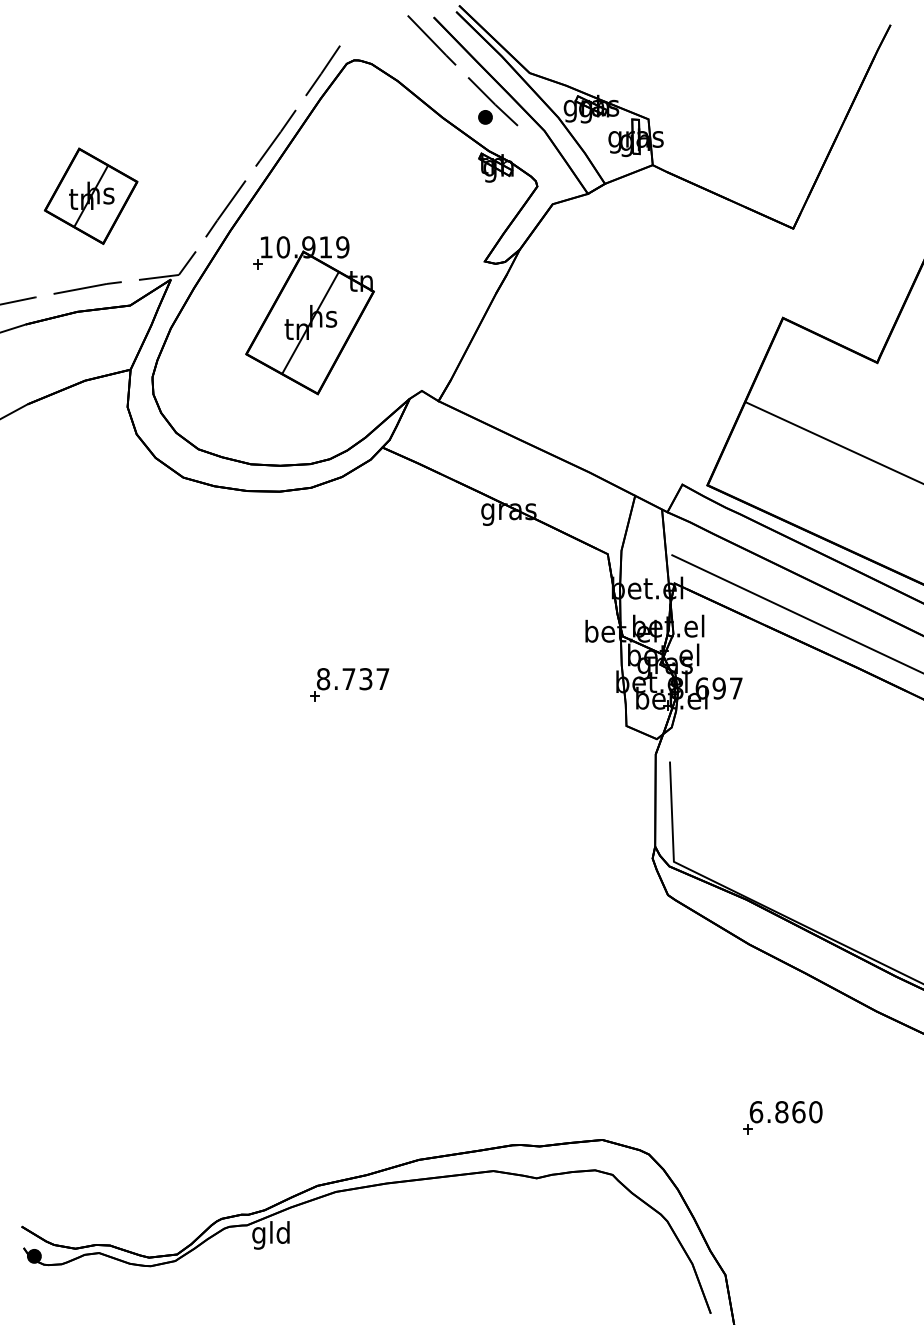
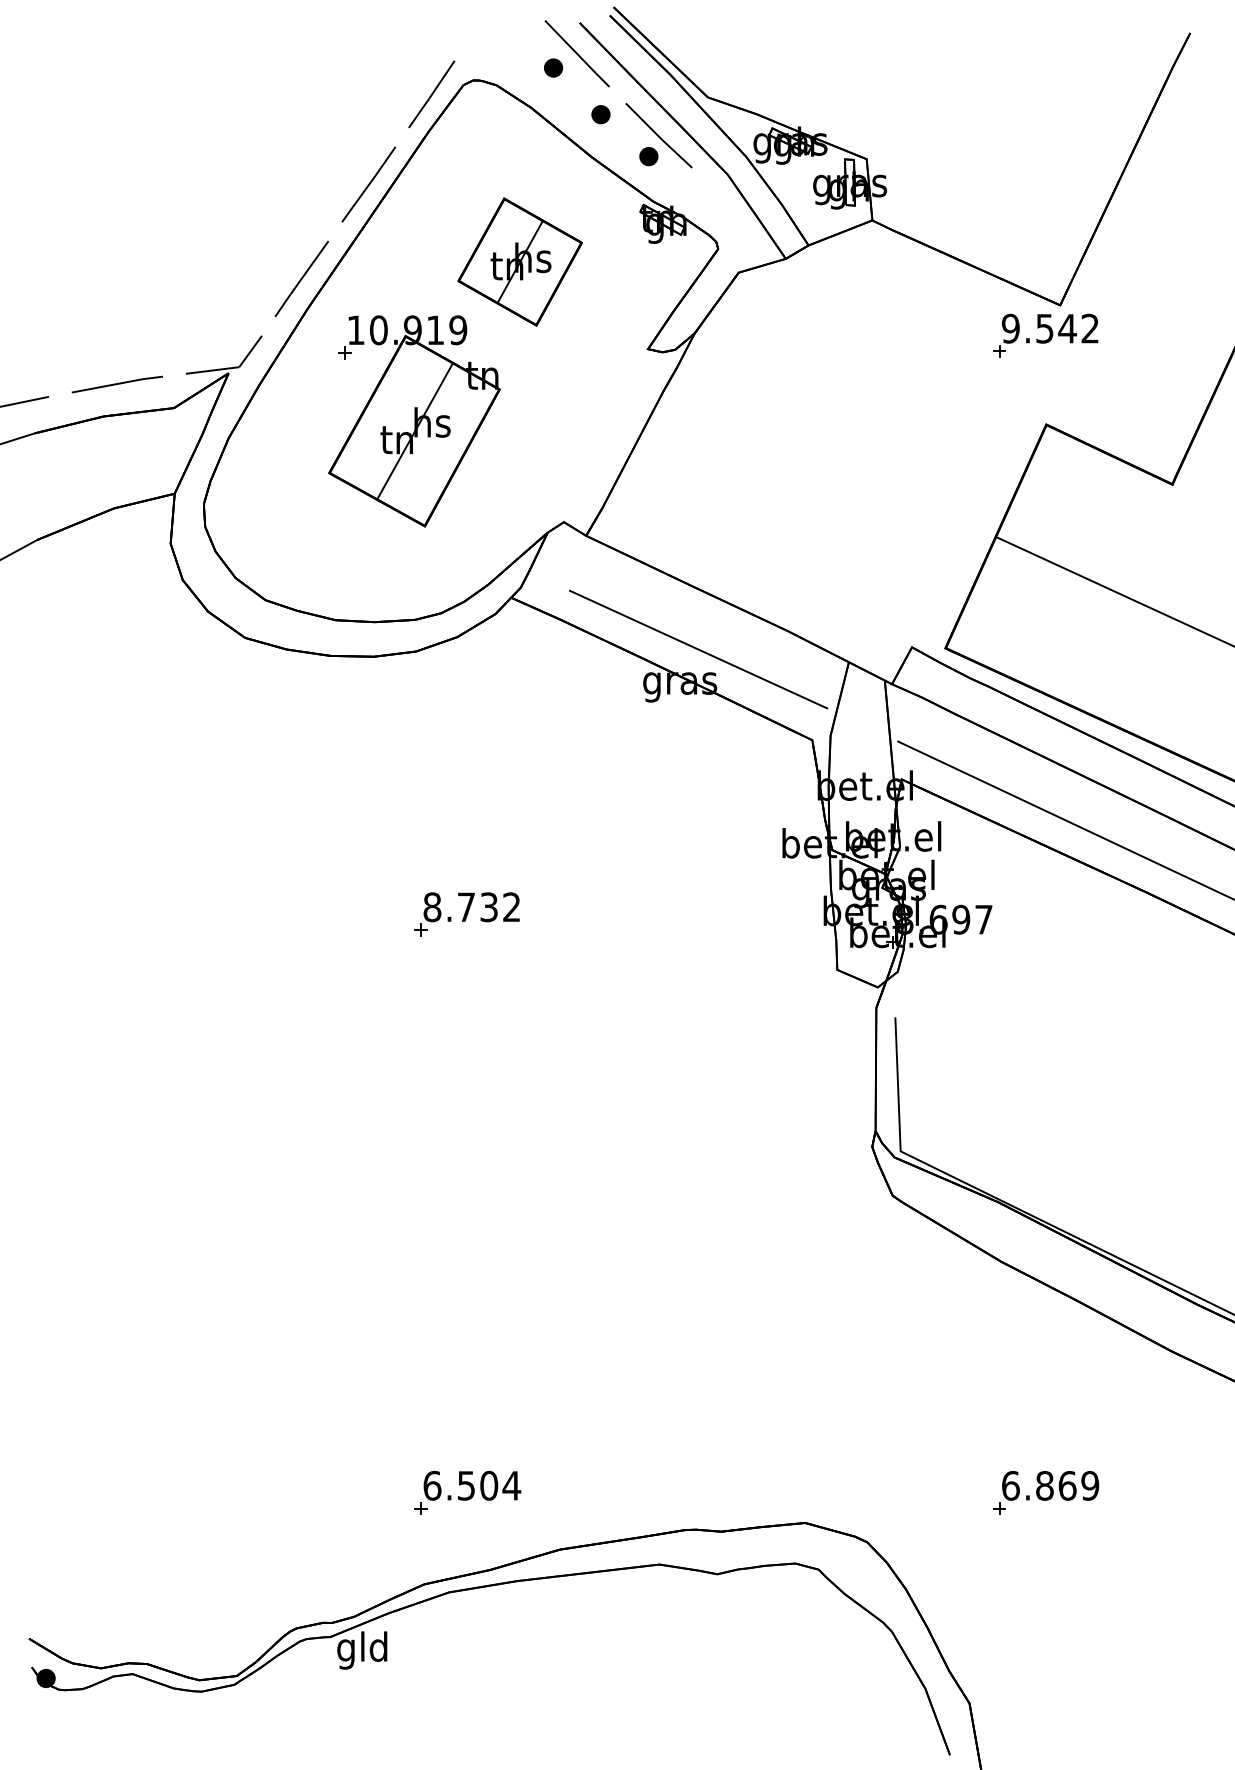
part: (413, 50) -> (552, 67), added
part: (449, 85) -> (600, 114), added
part: (91, 195) -> (520, 260), moved
part: (782, 251) -> (1045, 335), added
line: (522, 486) -> (698, 649), added
text: (382, 678) -> (511, 906), 8.737 -> 8.732
text: (815, 1112) -> (1089, 1486), 6.860 -> 6.869
part: (349, 1117) -> (467, 1492), added

